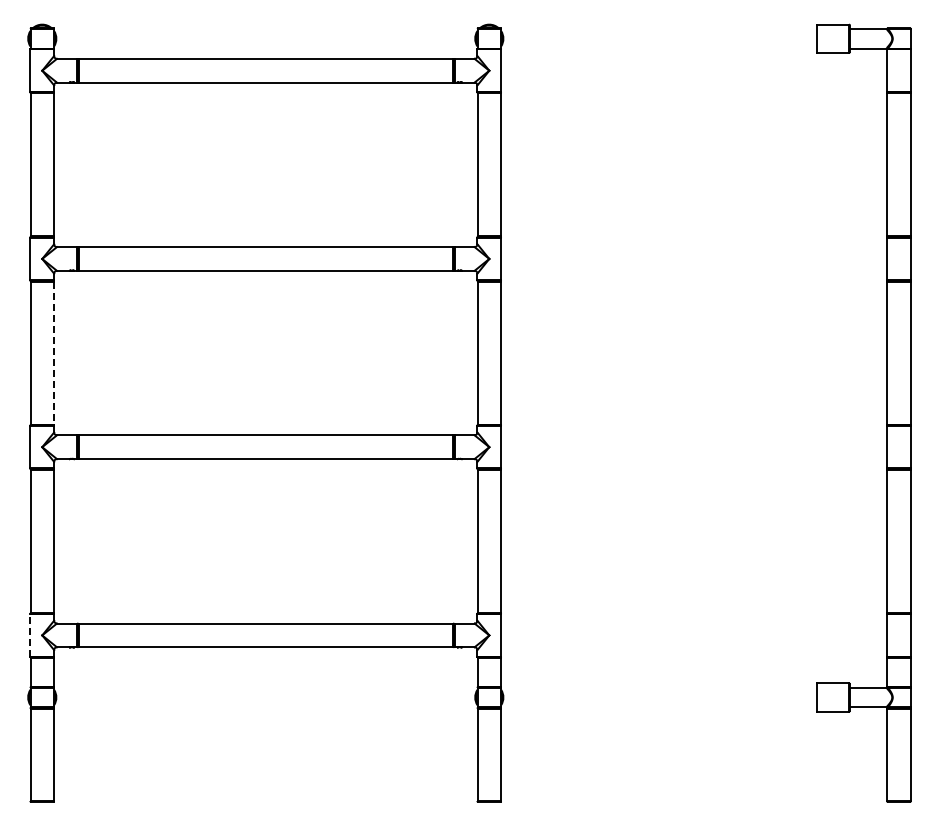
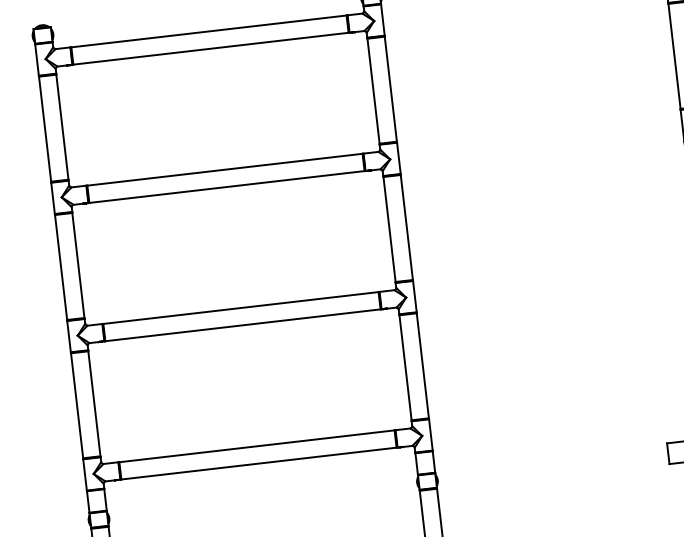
line: (54, 353) -> (78, 265), dashed -> solid
line: (30, 634) -> (85, 474), dashed -> solid

